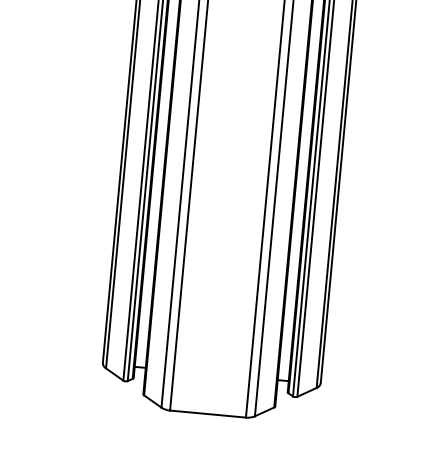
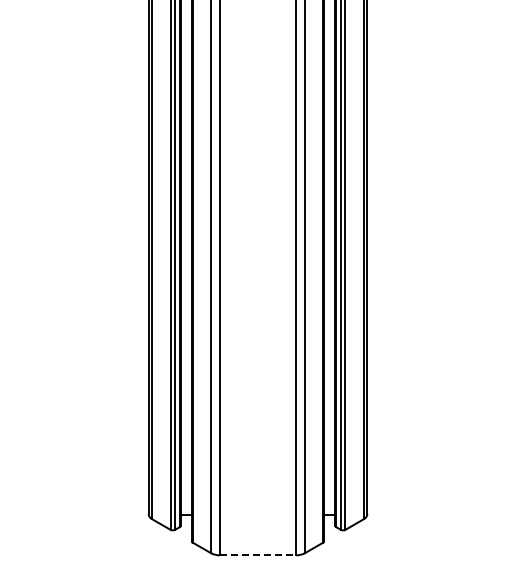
line: (208, 414) -> (258, 555), solid -> dashed

